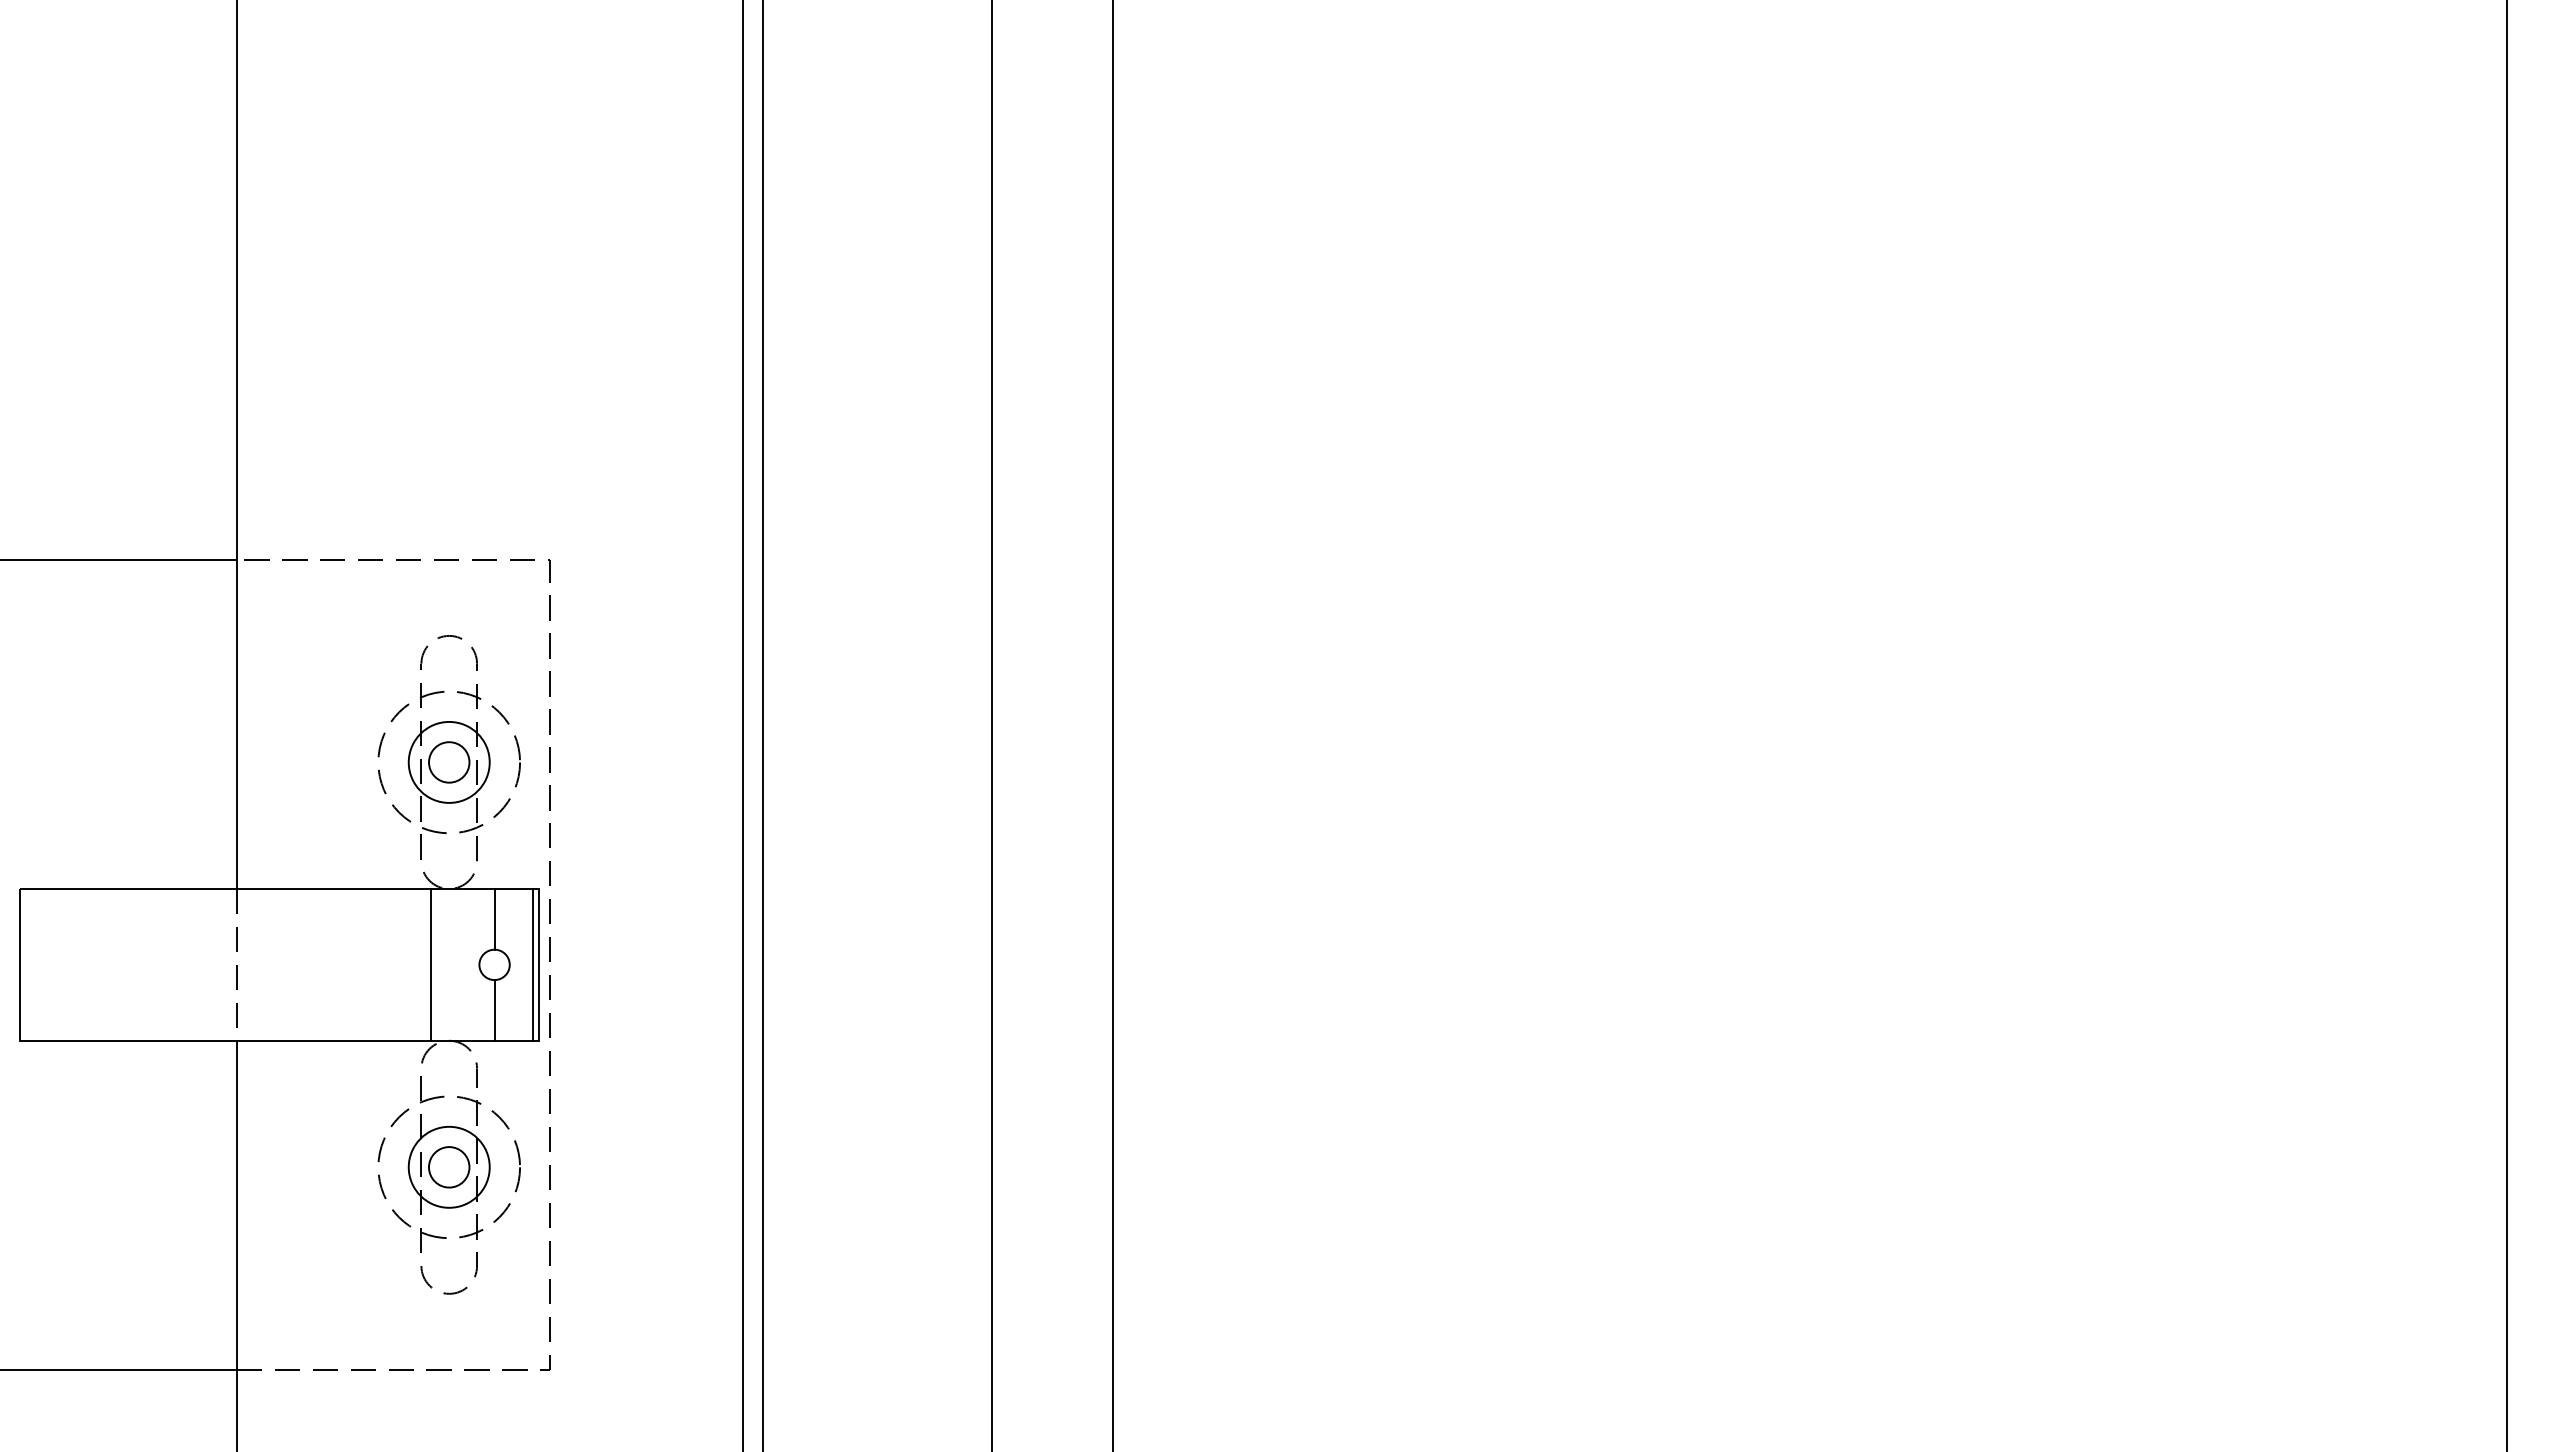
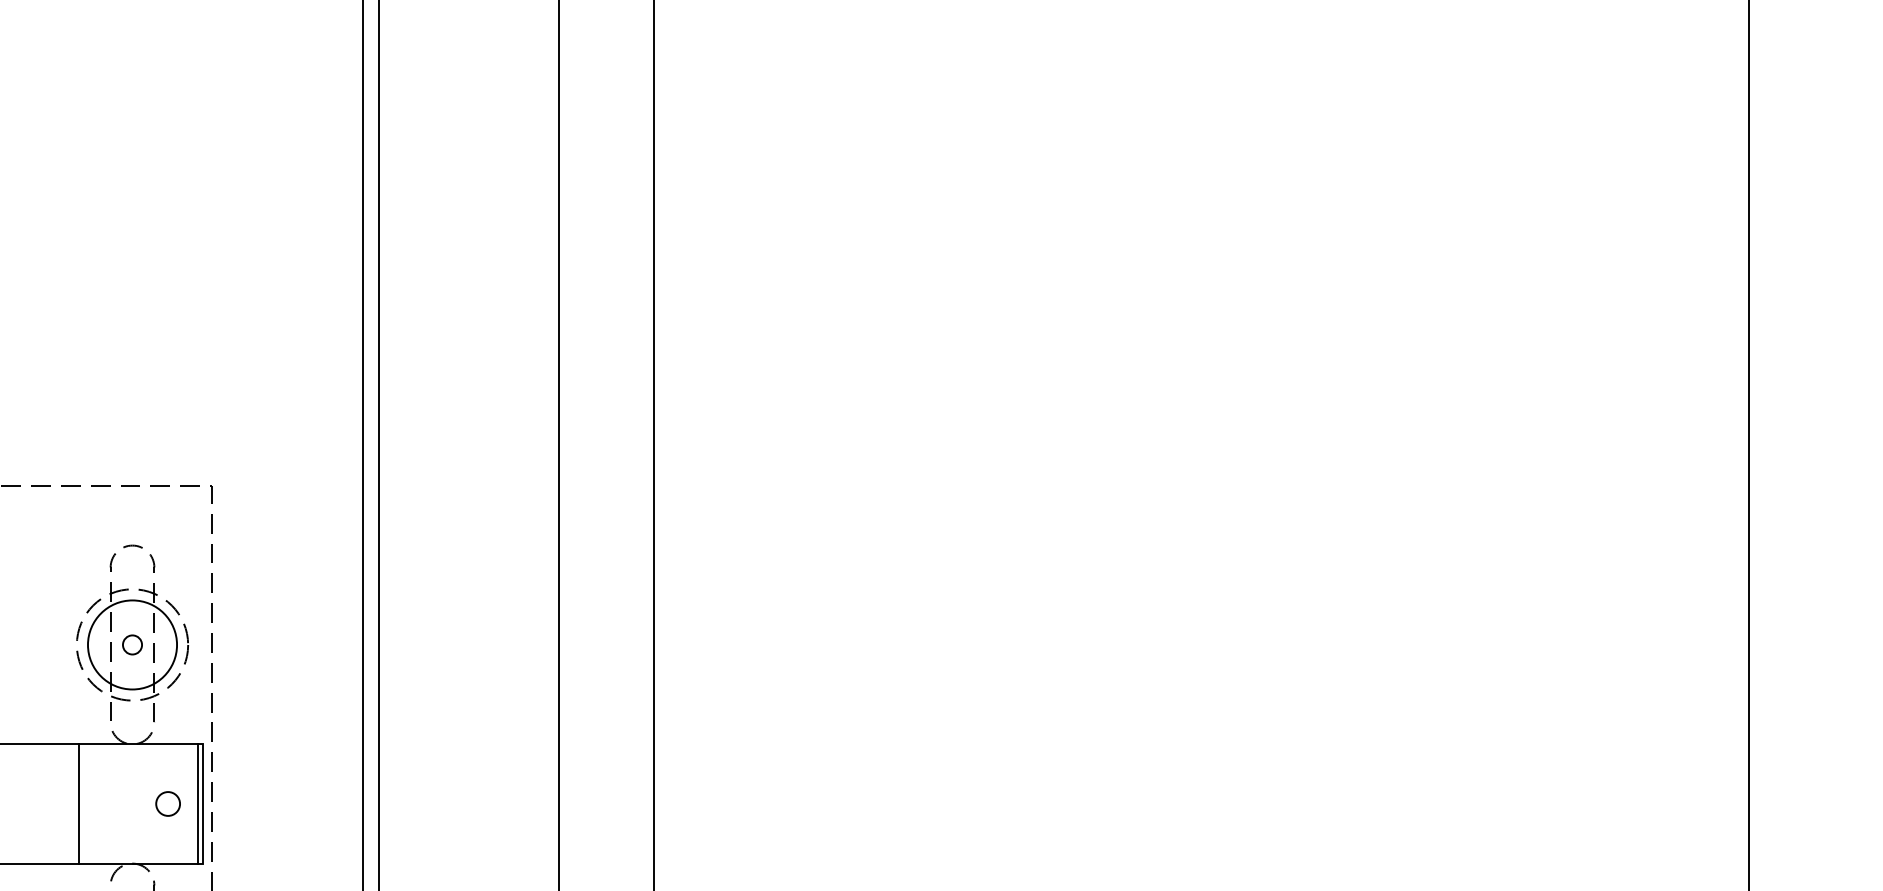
circle: (448, 761) -> (131, 644), size x1.4
circle: (449, 762) -> (132, 645), size x0.6
line: (494, 918) -> (168, 767), removed
line: (431, 964) -> (79, 803), moved
line: (494, 1010) -> (168, 839), removed

